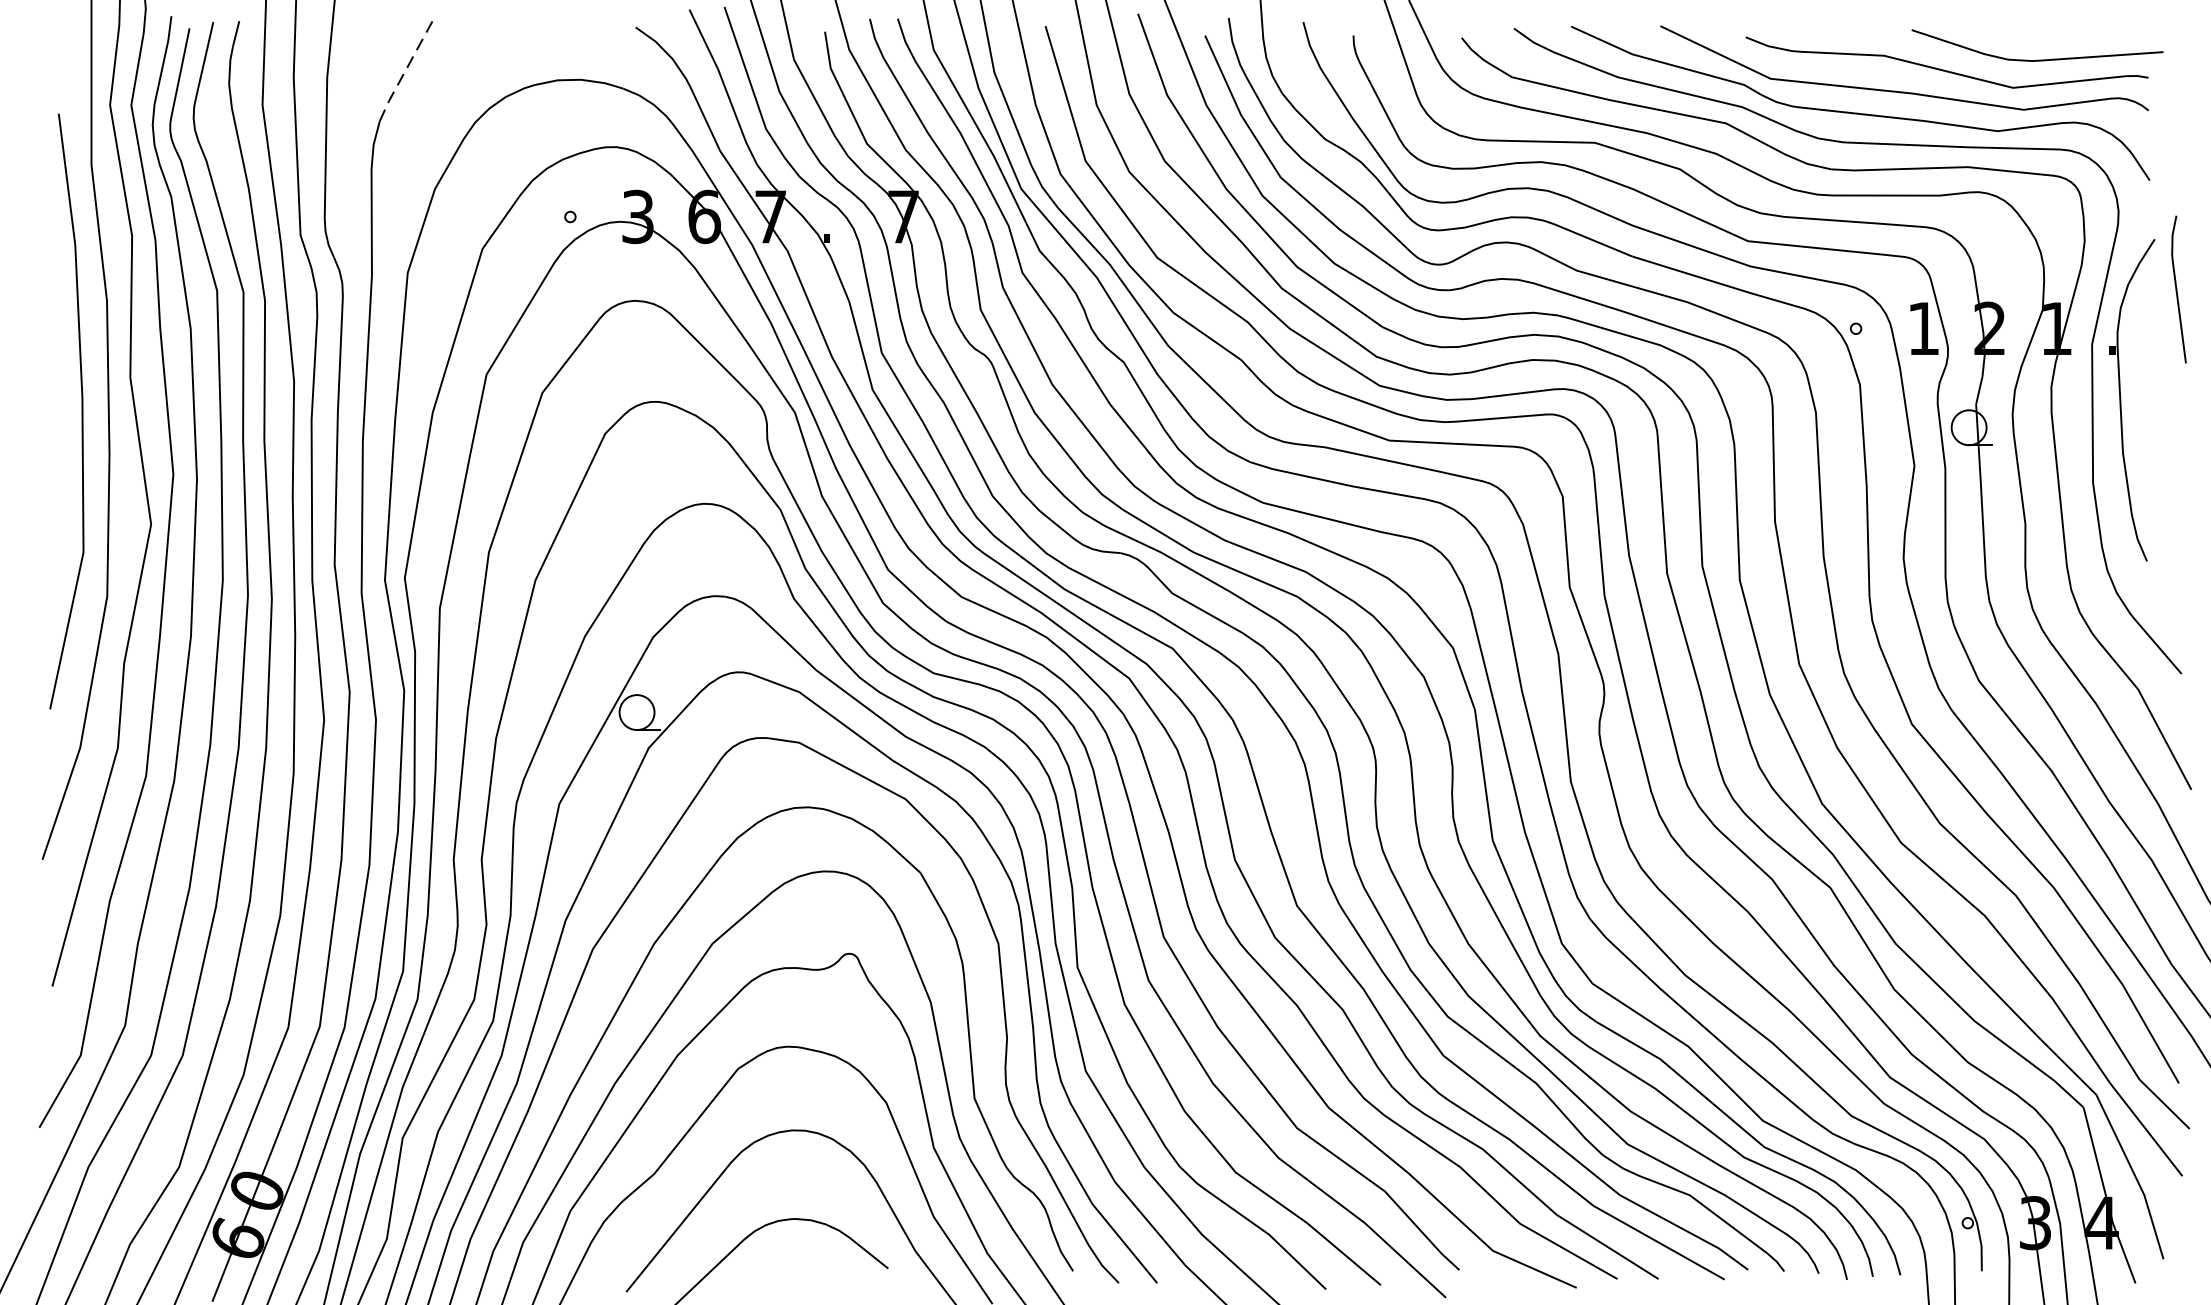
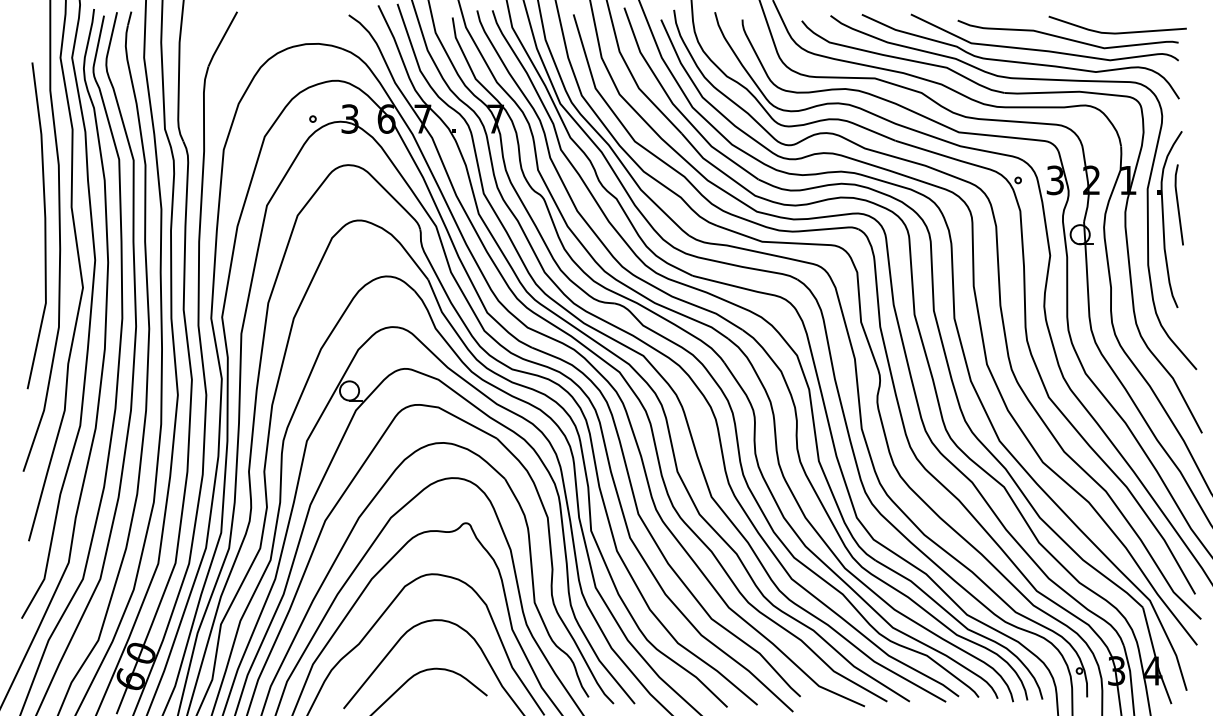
line: (405, 71) -> (222, 39), dashed -> solid
line: (2177, 288) -> (1178, 204), moved
text: (1922, 328) -> (1054, 180), 1 -> 3

